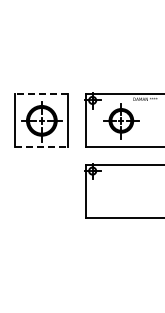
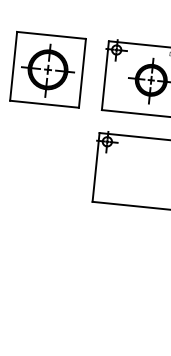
line: (41, 94) -> (51, 35), dashed -> solid
line: (41, 147) -> (44, 104), dashed -> solid

